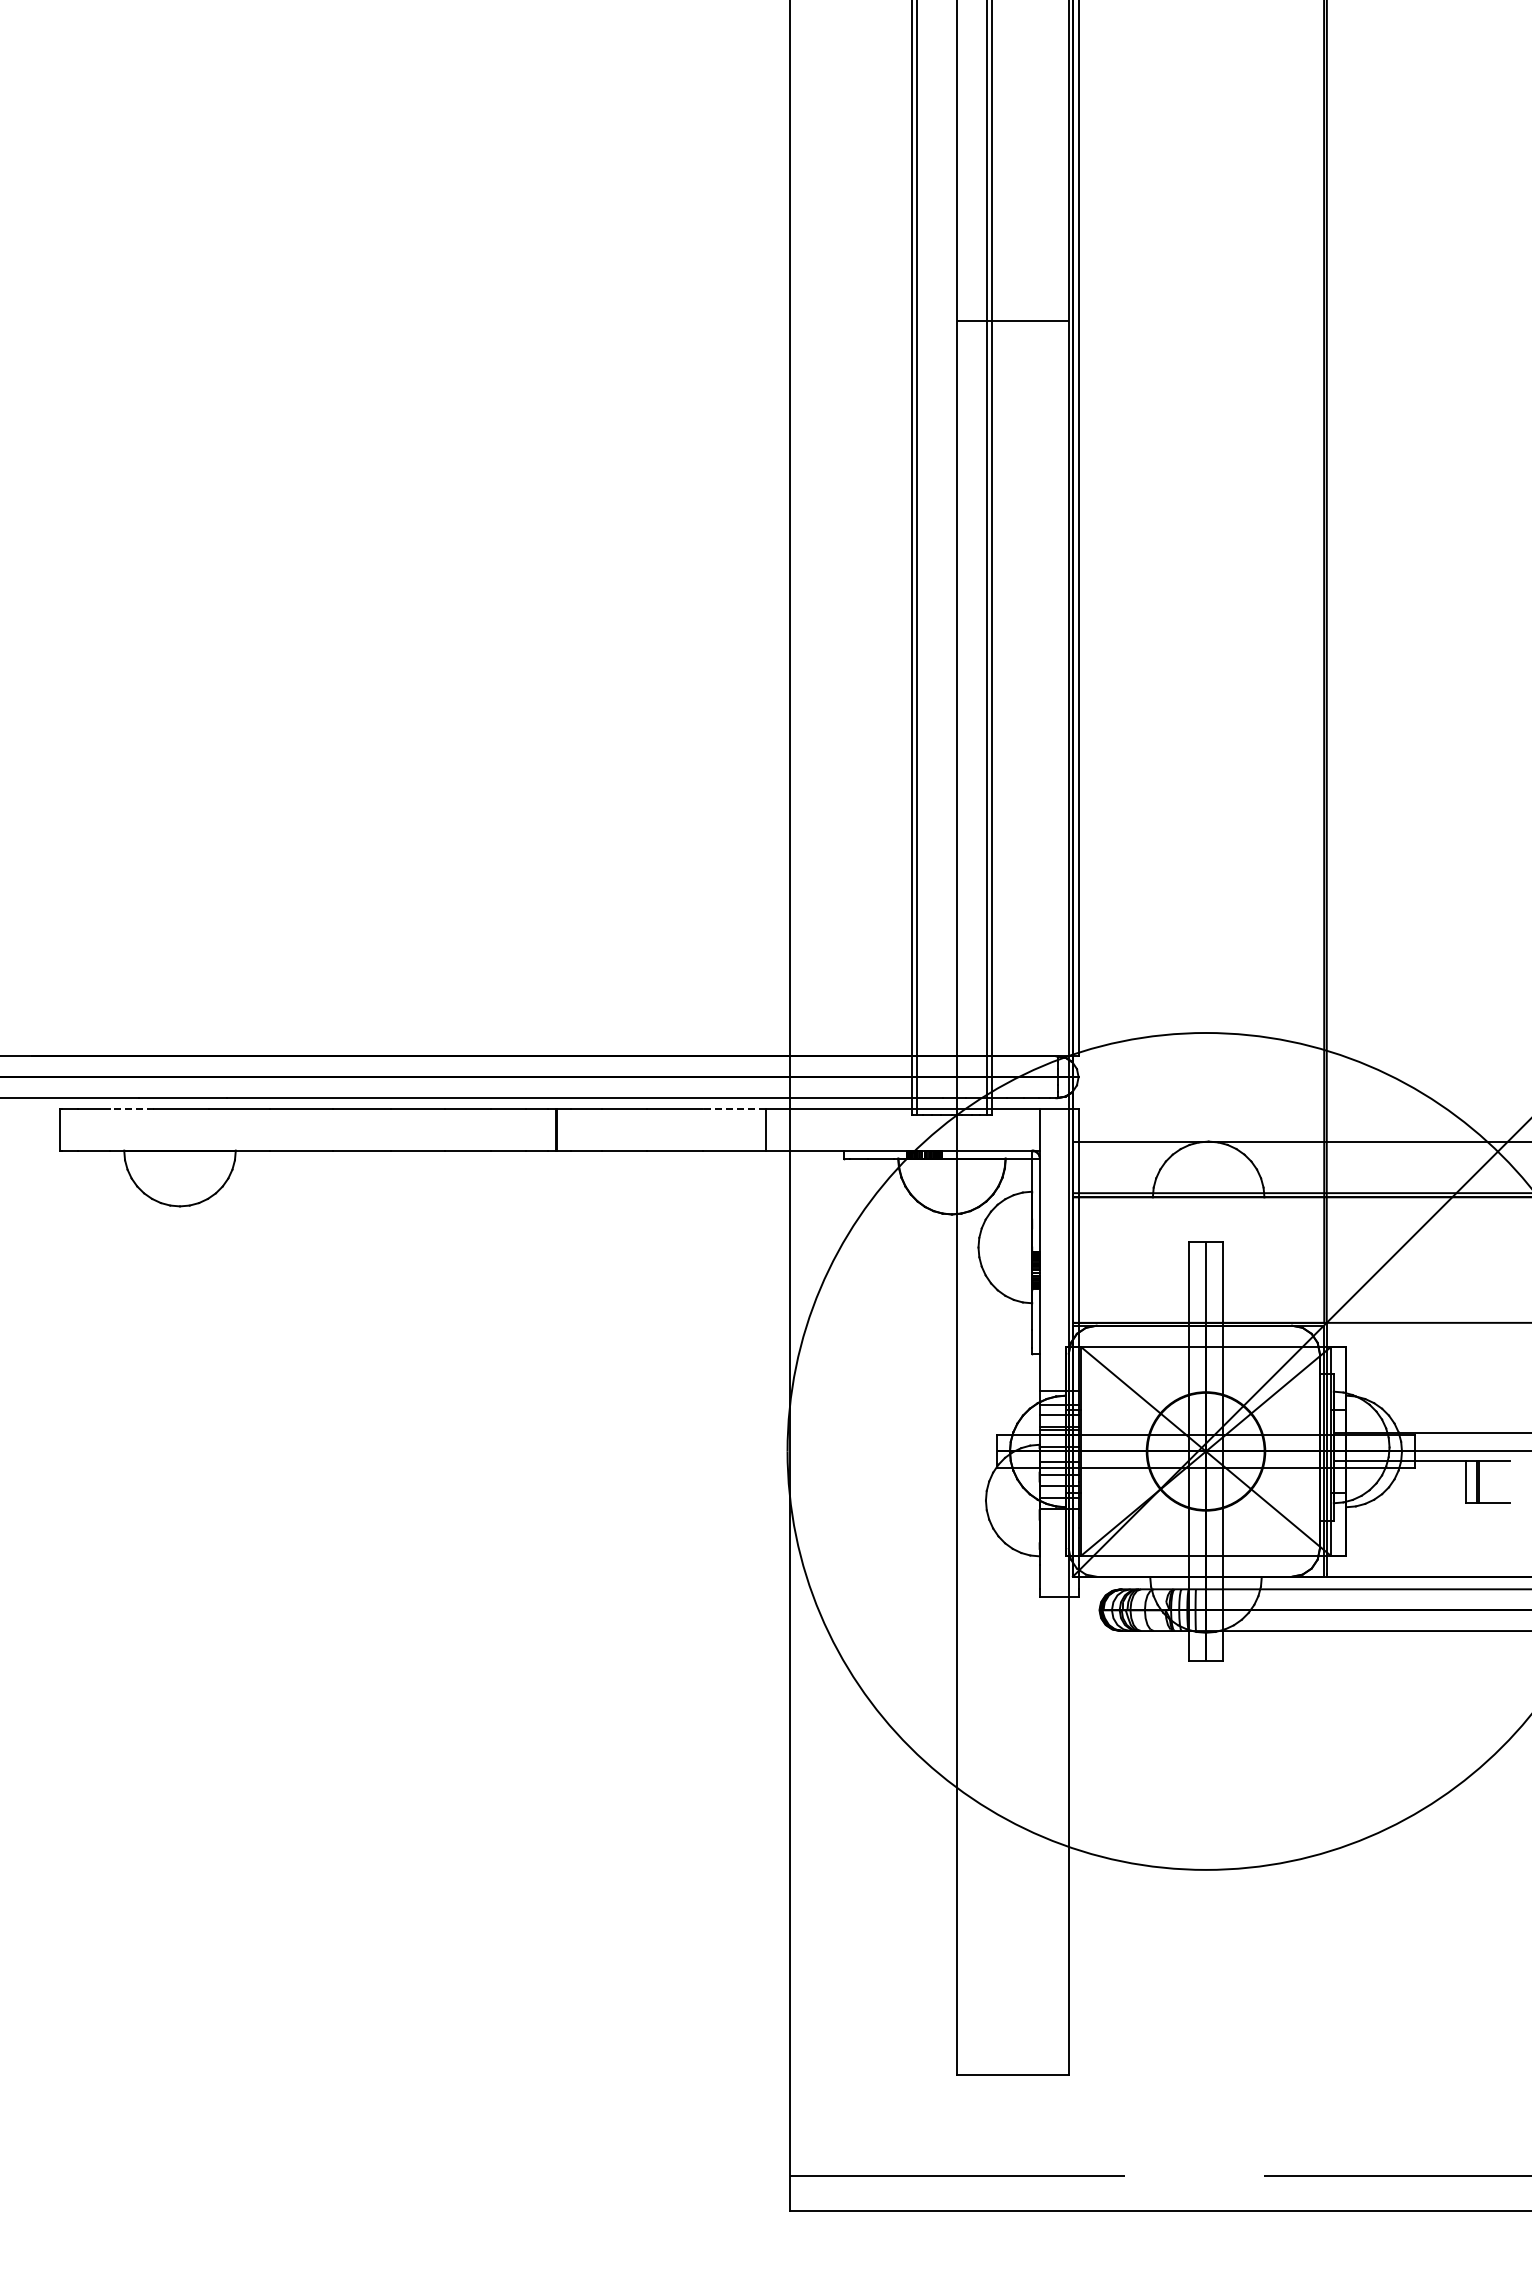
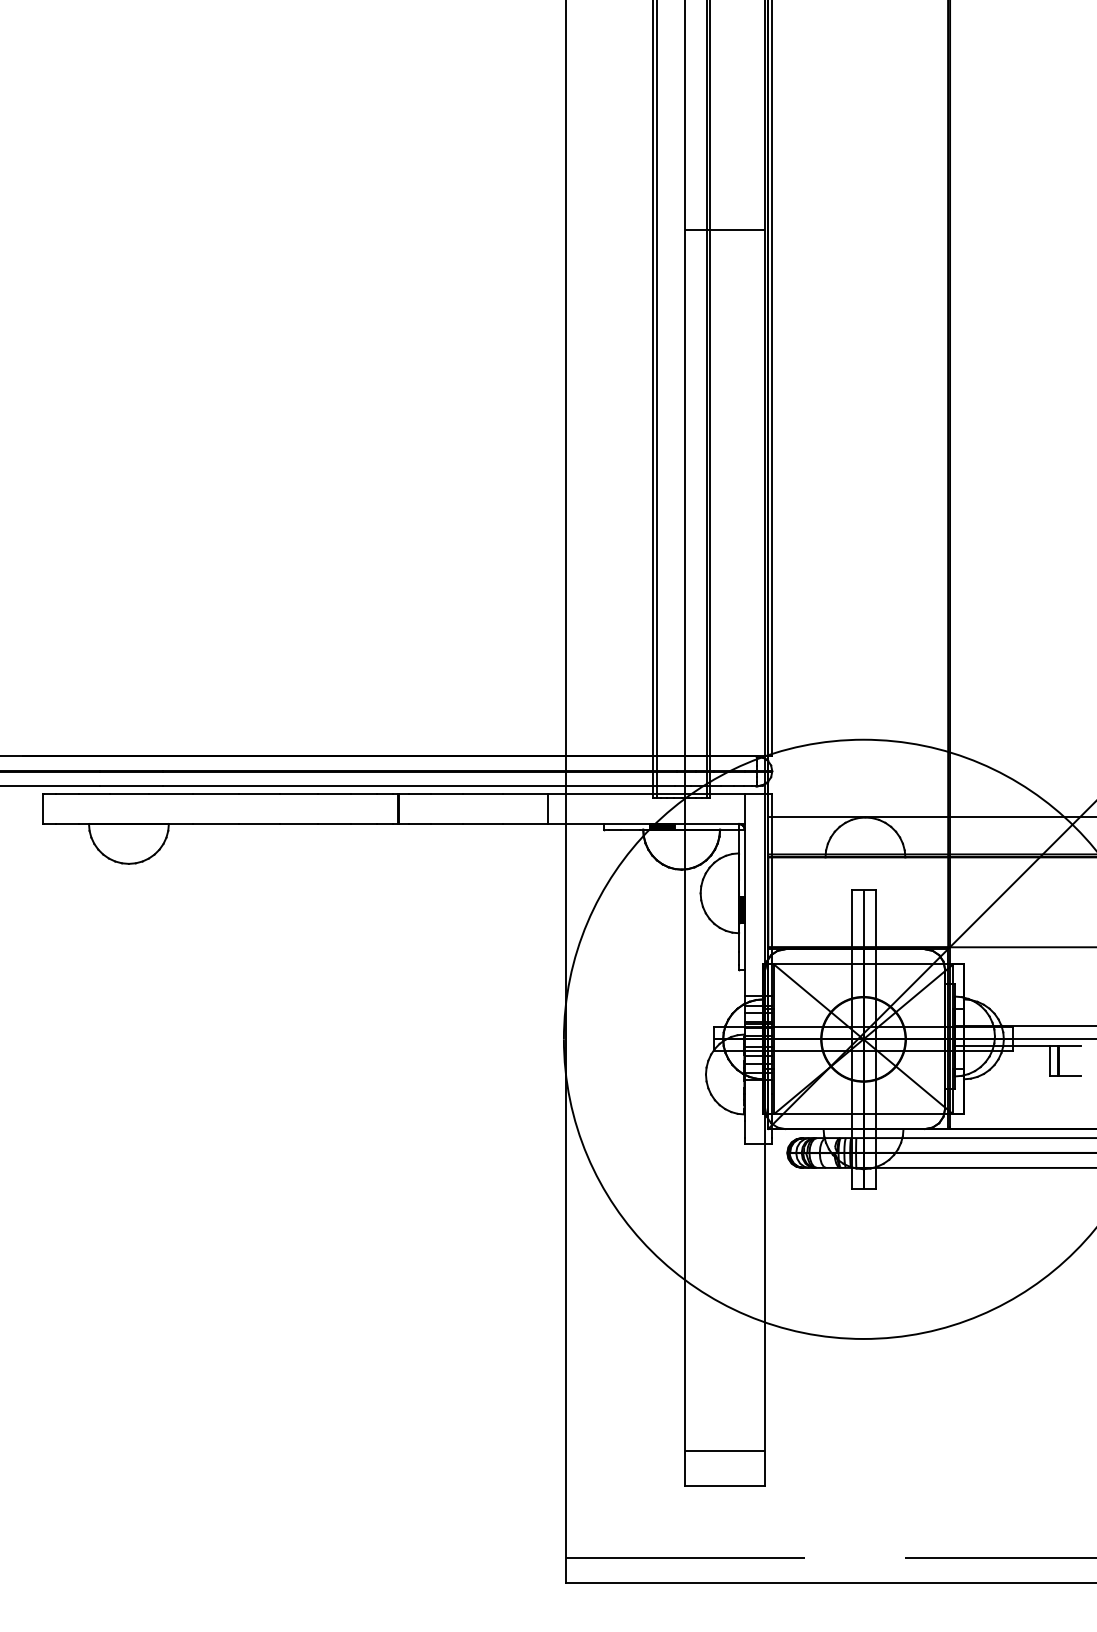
line: (131, 1108) -> (94, 793), dashed -> solid
line: (733, 1108) -> (525, 793), dashed -> solid
line: (1012, 2026) -> (724, 1451), added

